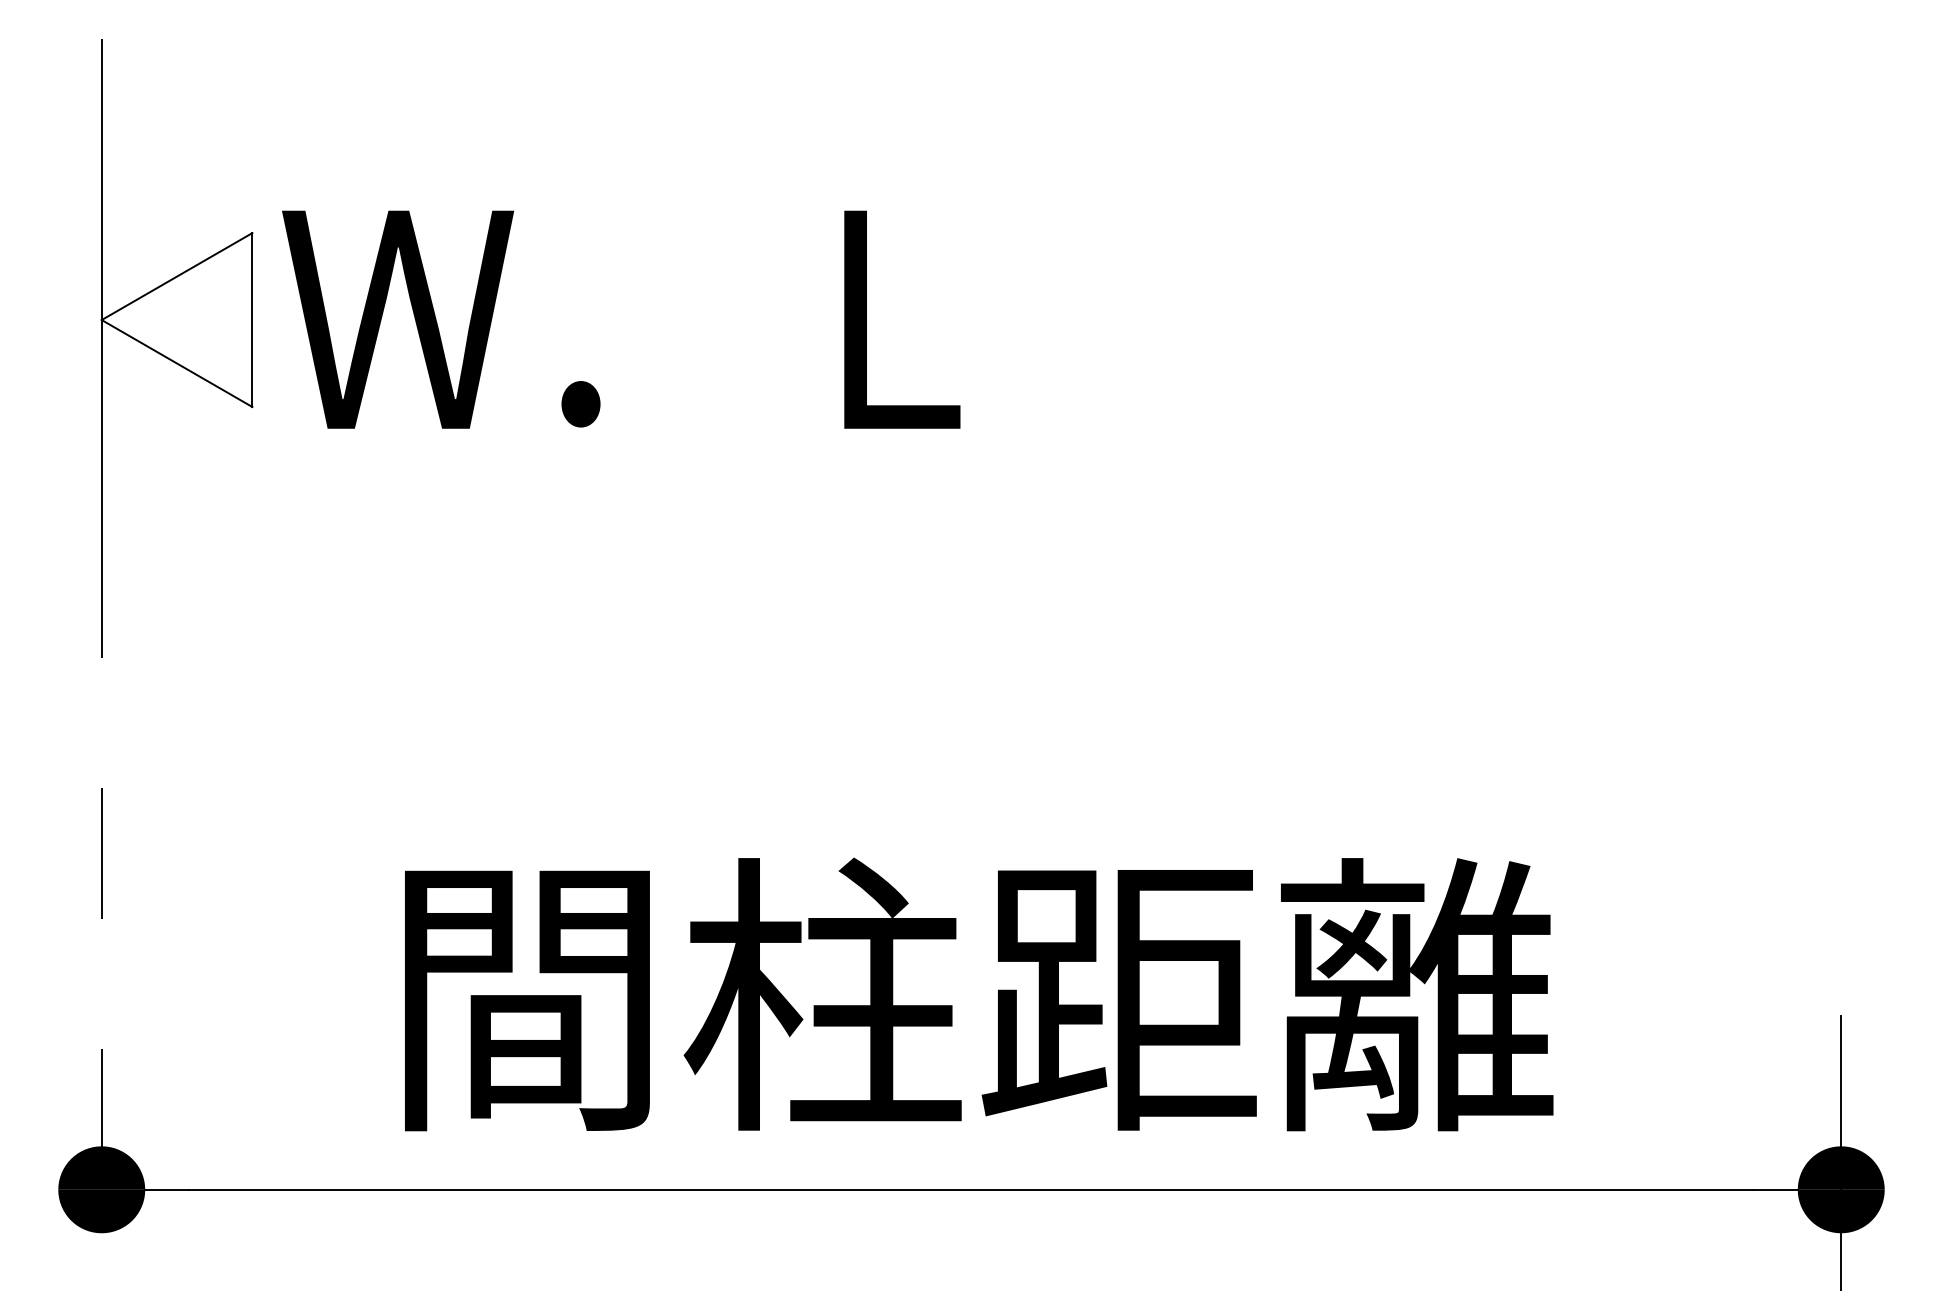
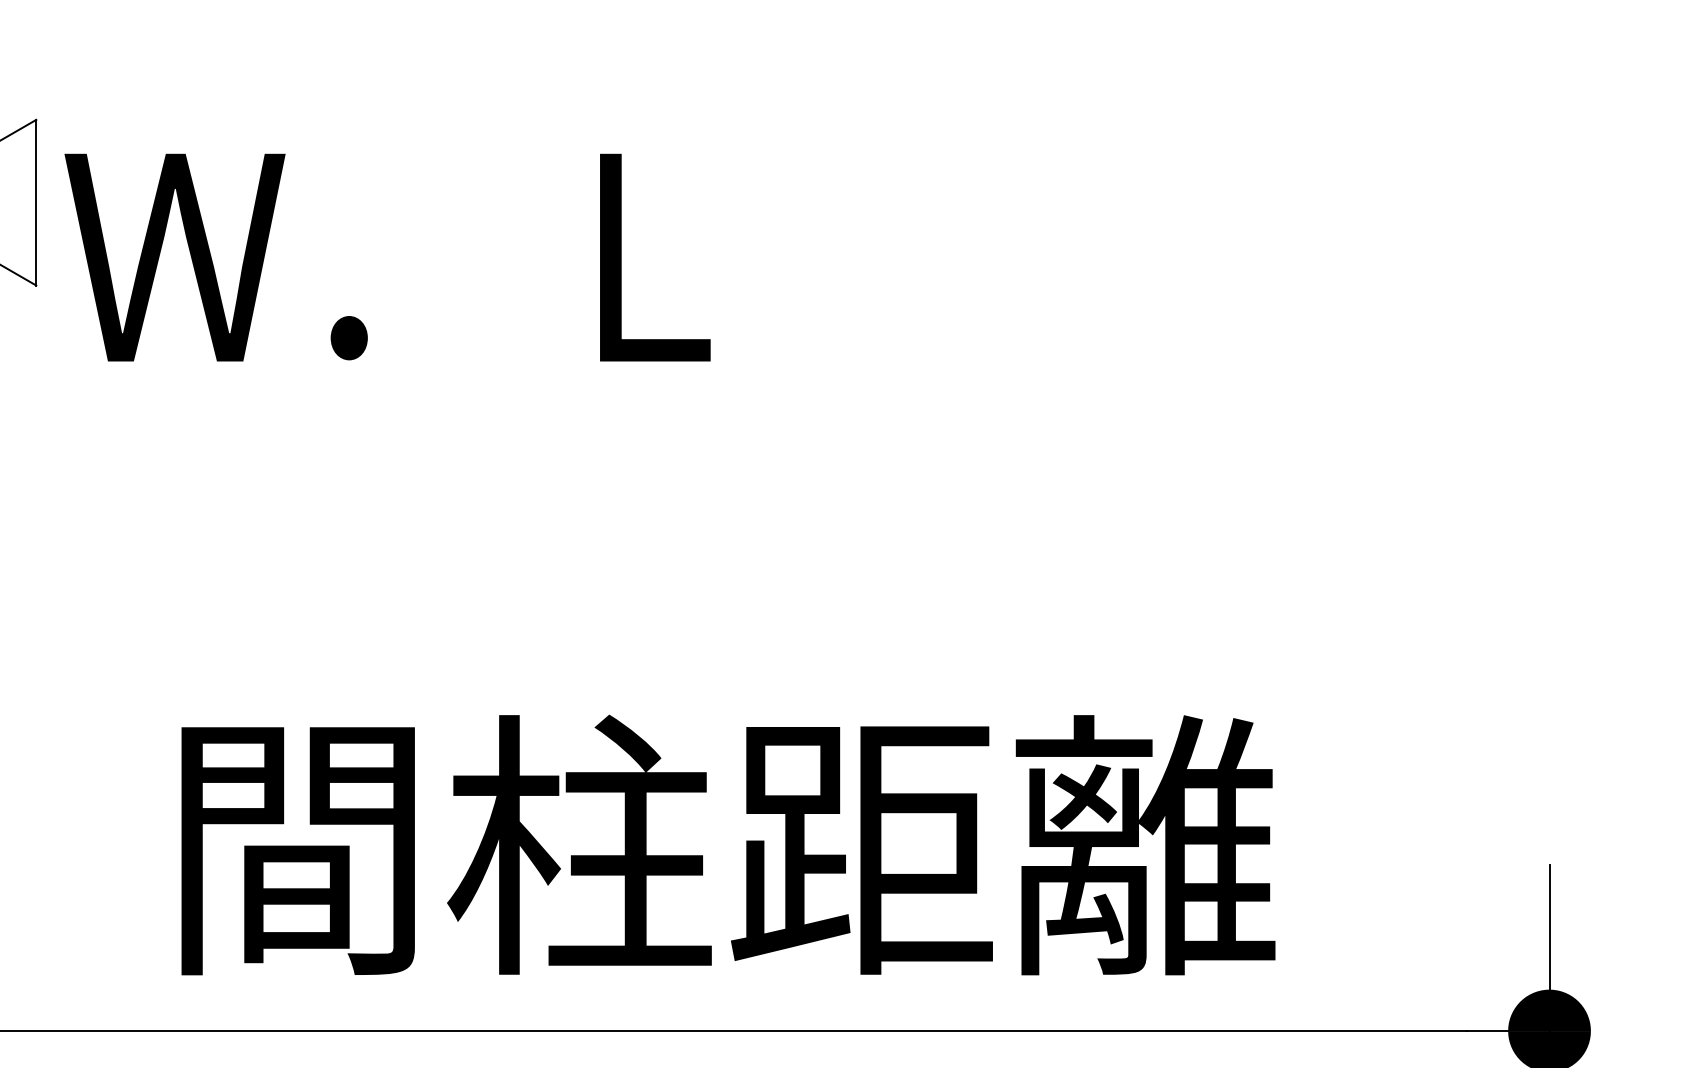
text: (621, 319) -> (387, 257), moved

